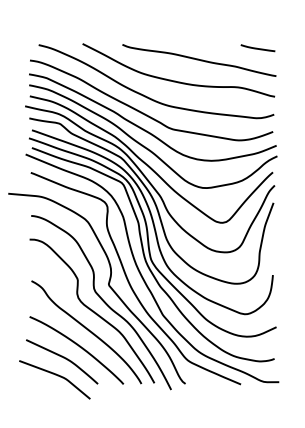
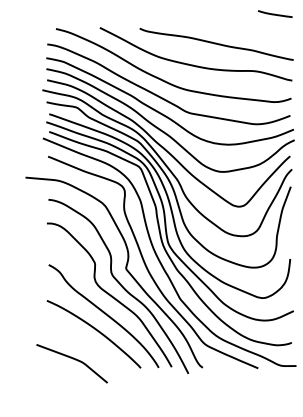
line: (257, 48) -> (274, 14), moved
curve: (63, 358) -> (80, 342), removed

